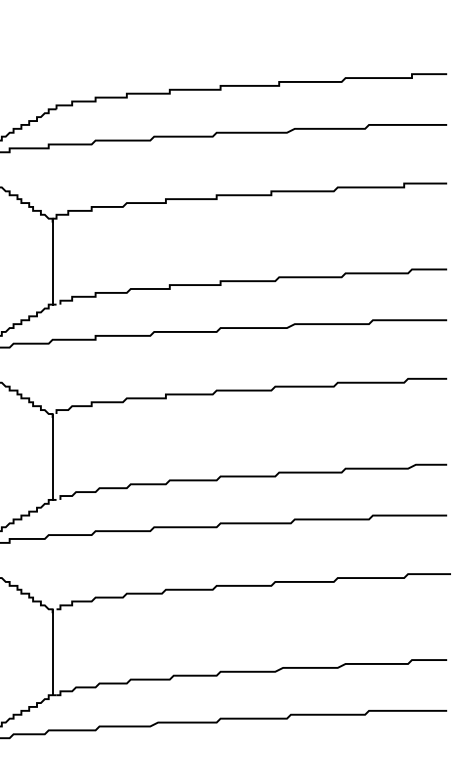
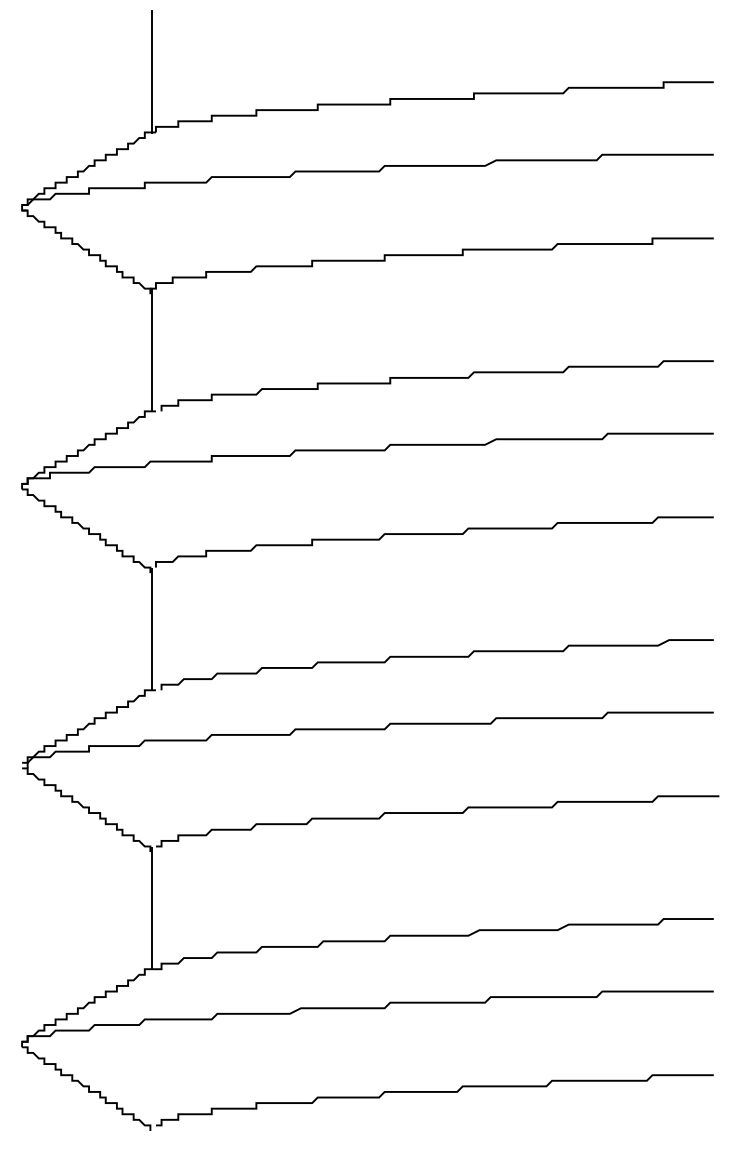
line: (53, 66) -> (151, 71), added

